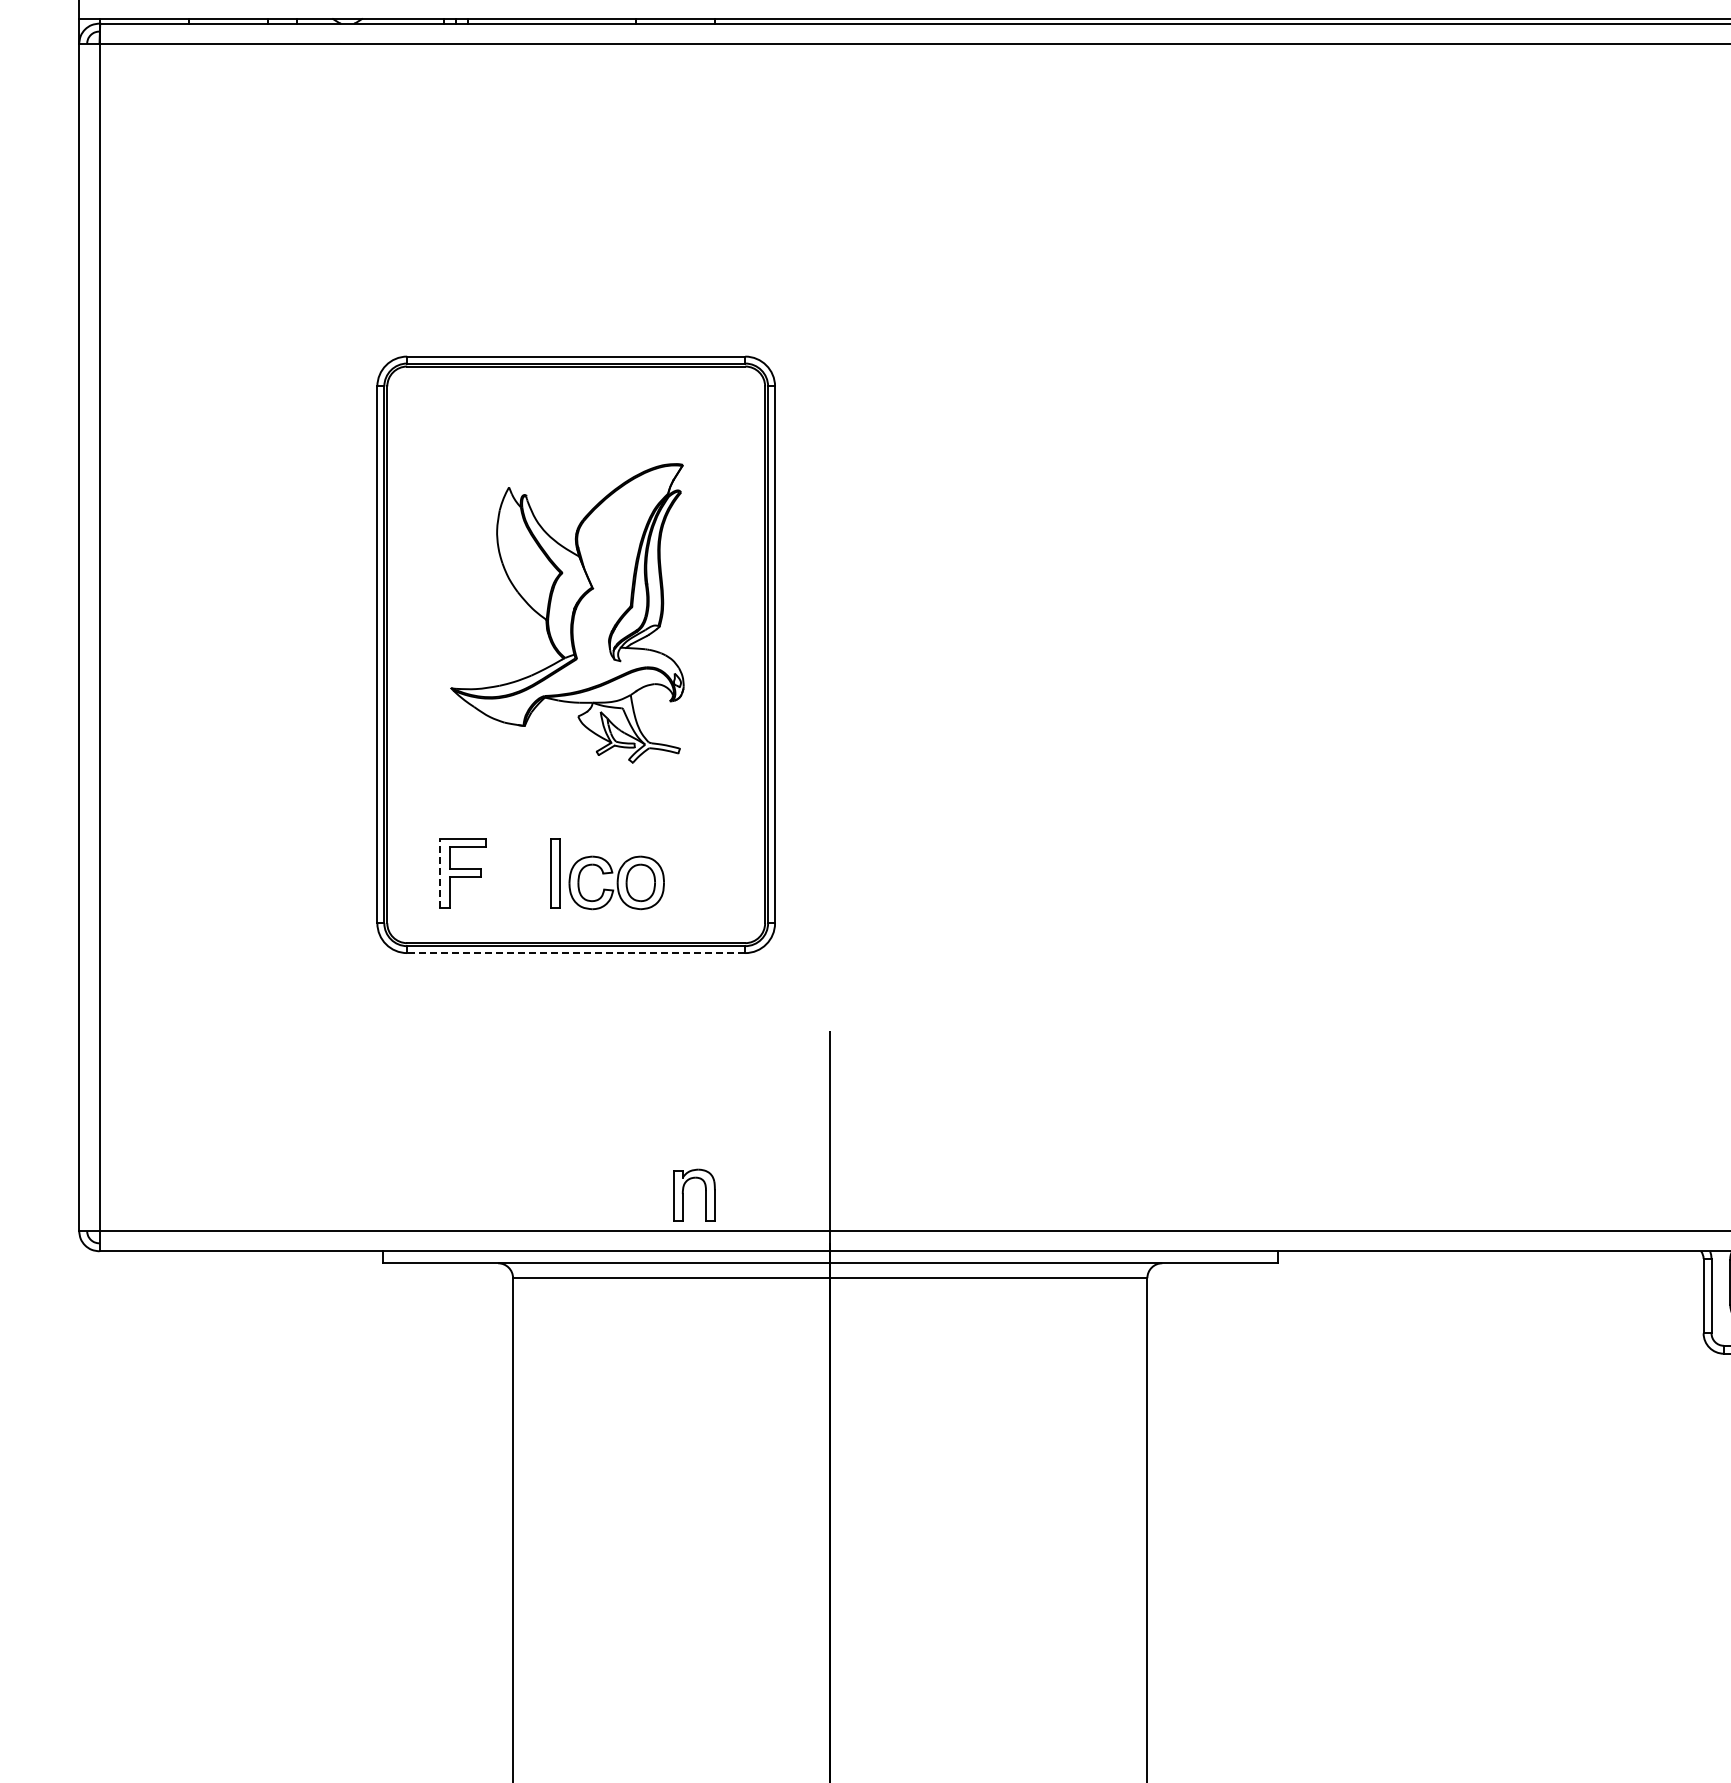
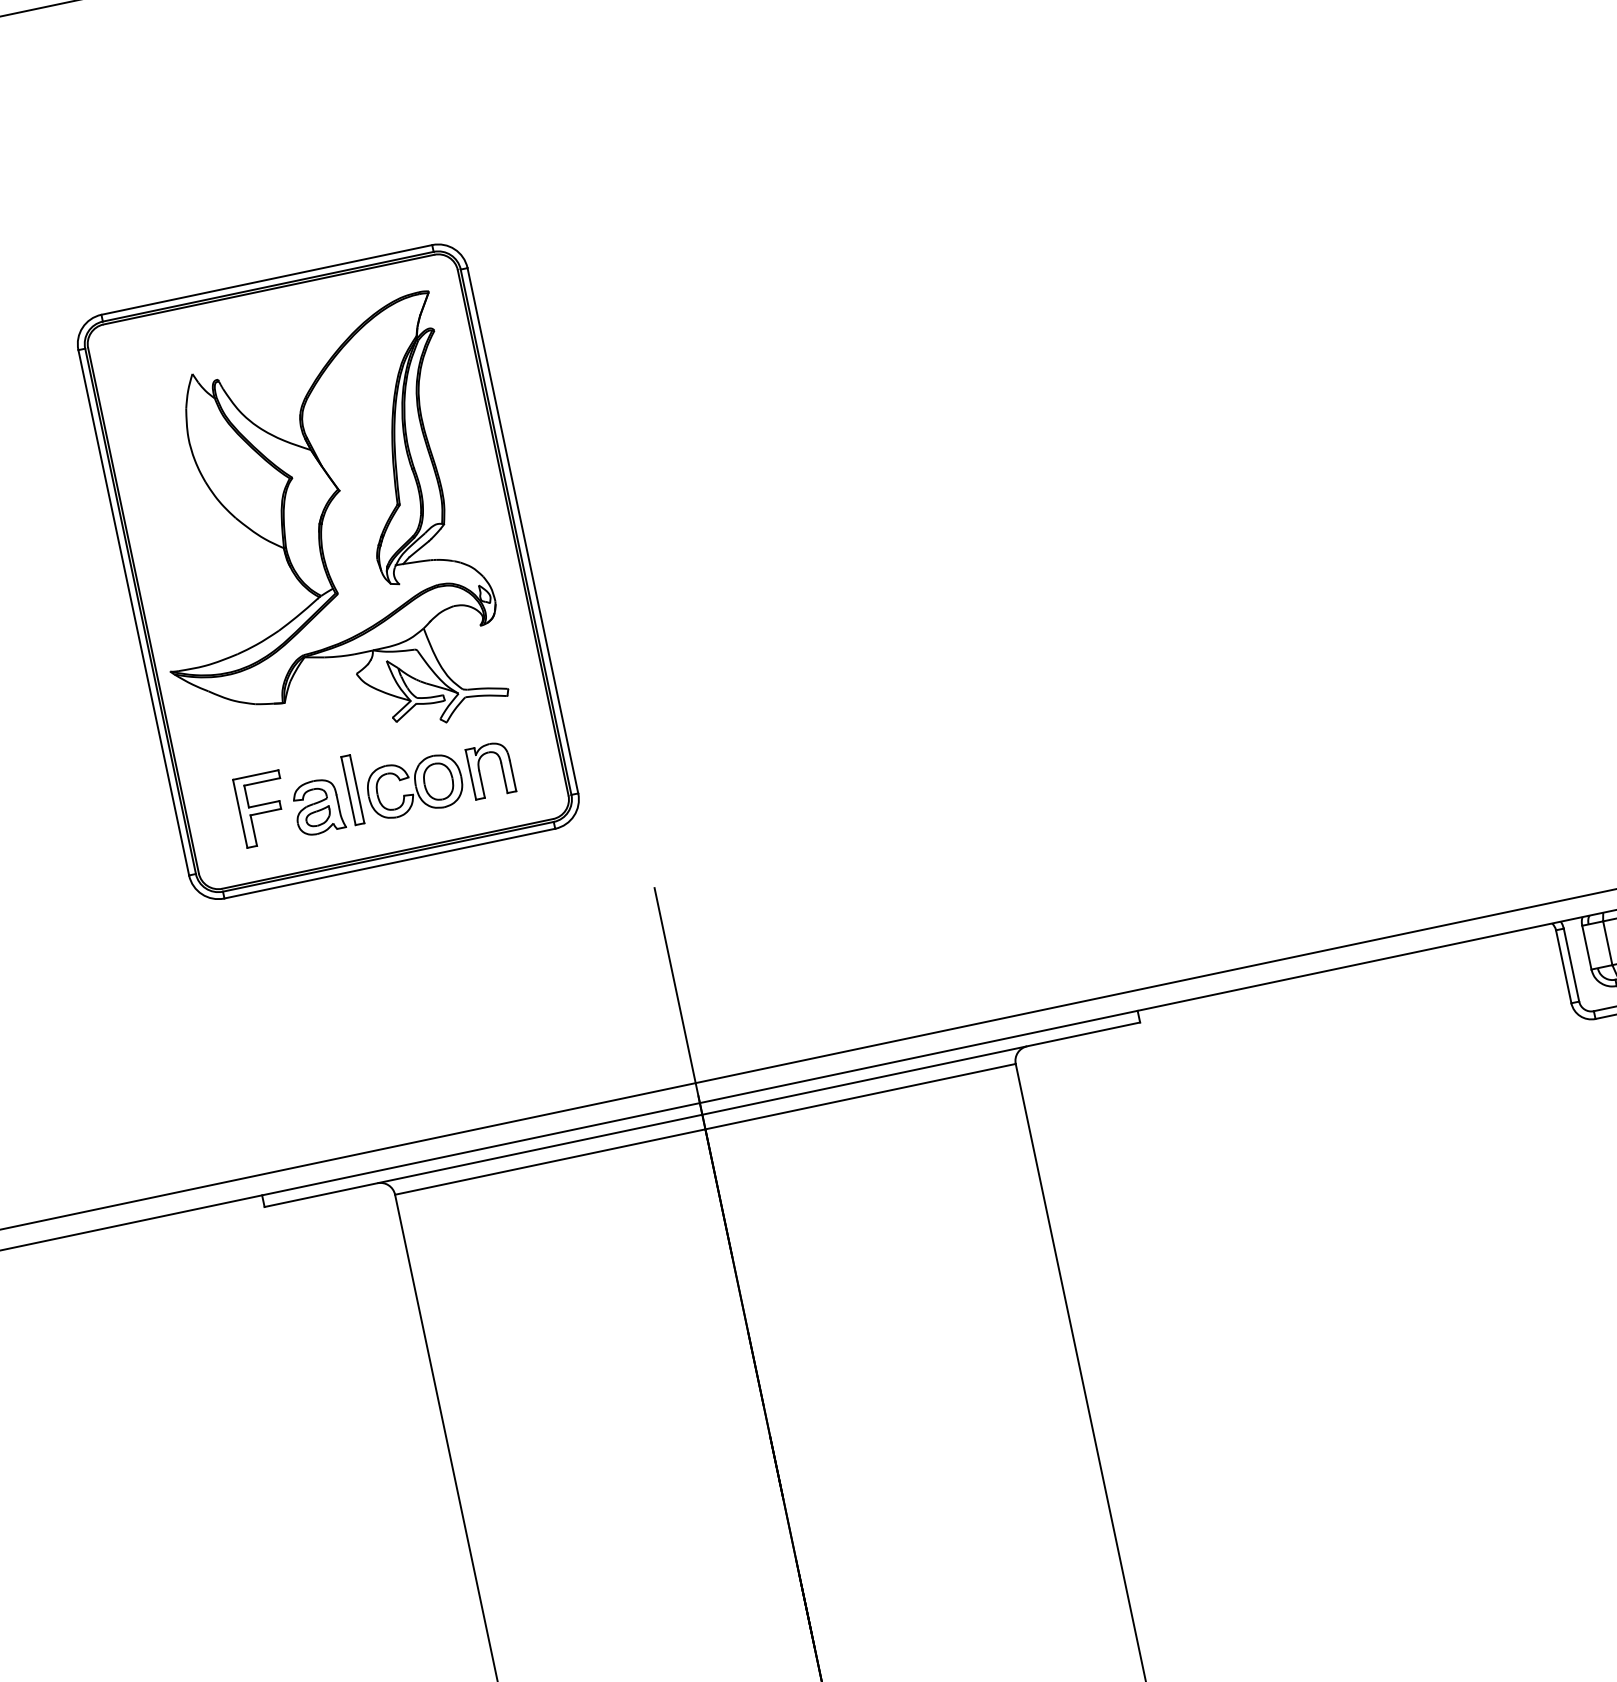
part: (567, 613) -> (311, 533), size x1.43
line: (440, 873) -> (240, 813), dashed -> solid
part: (517, 882) -> (317, 806), added
line: (575, 953) -> (389, 864), dashed -> solid
part: (683, 1194) -> (480, 771), moved

